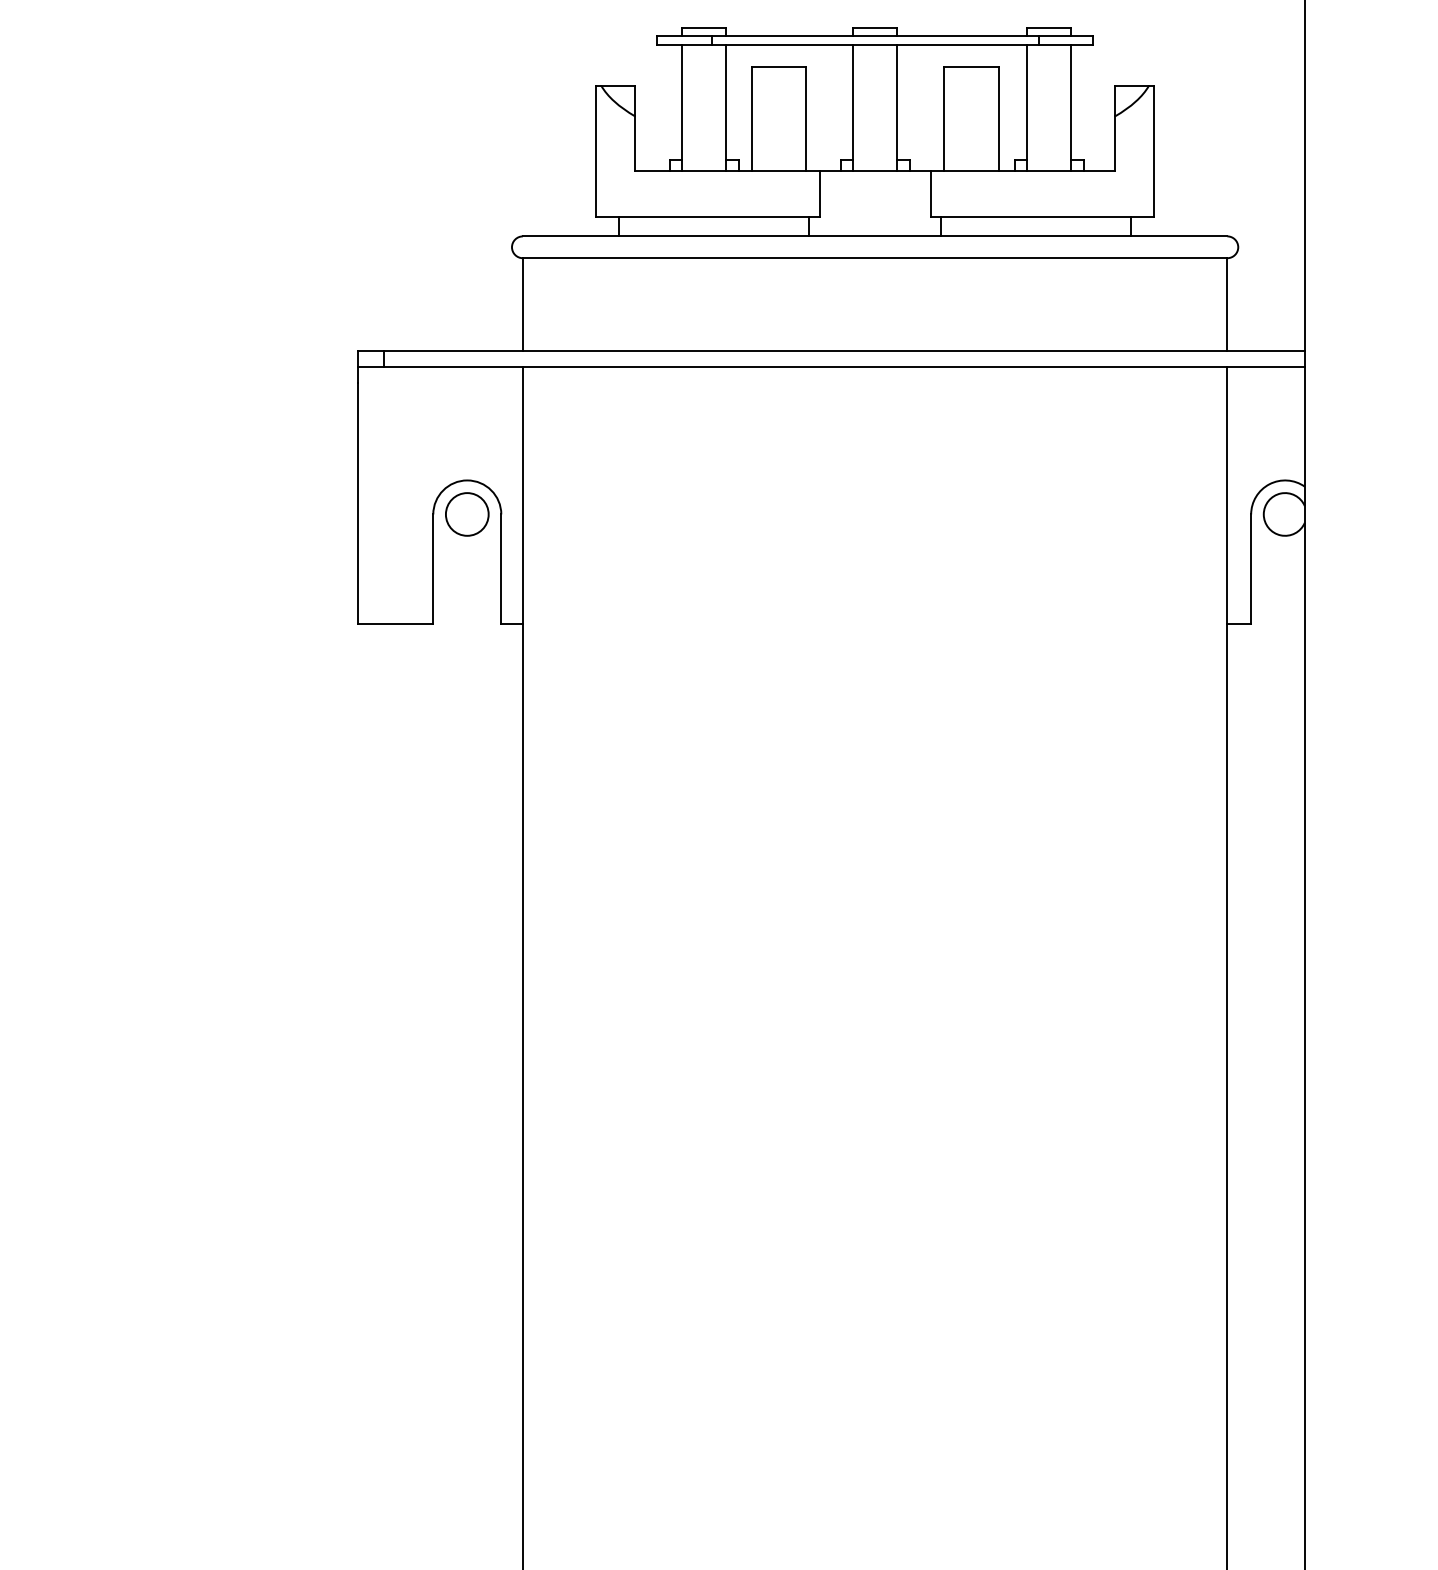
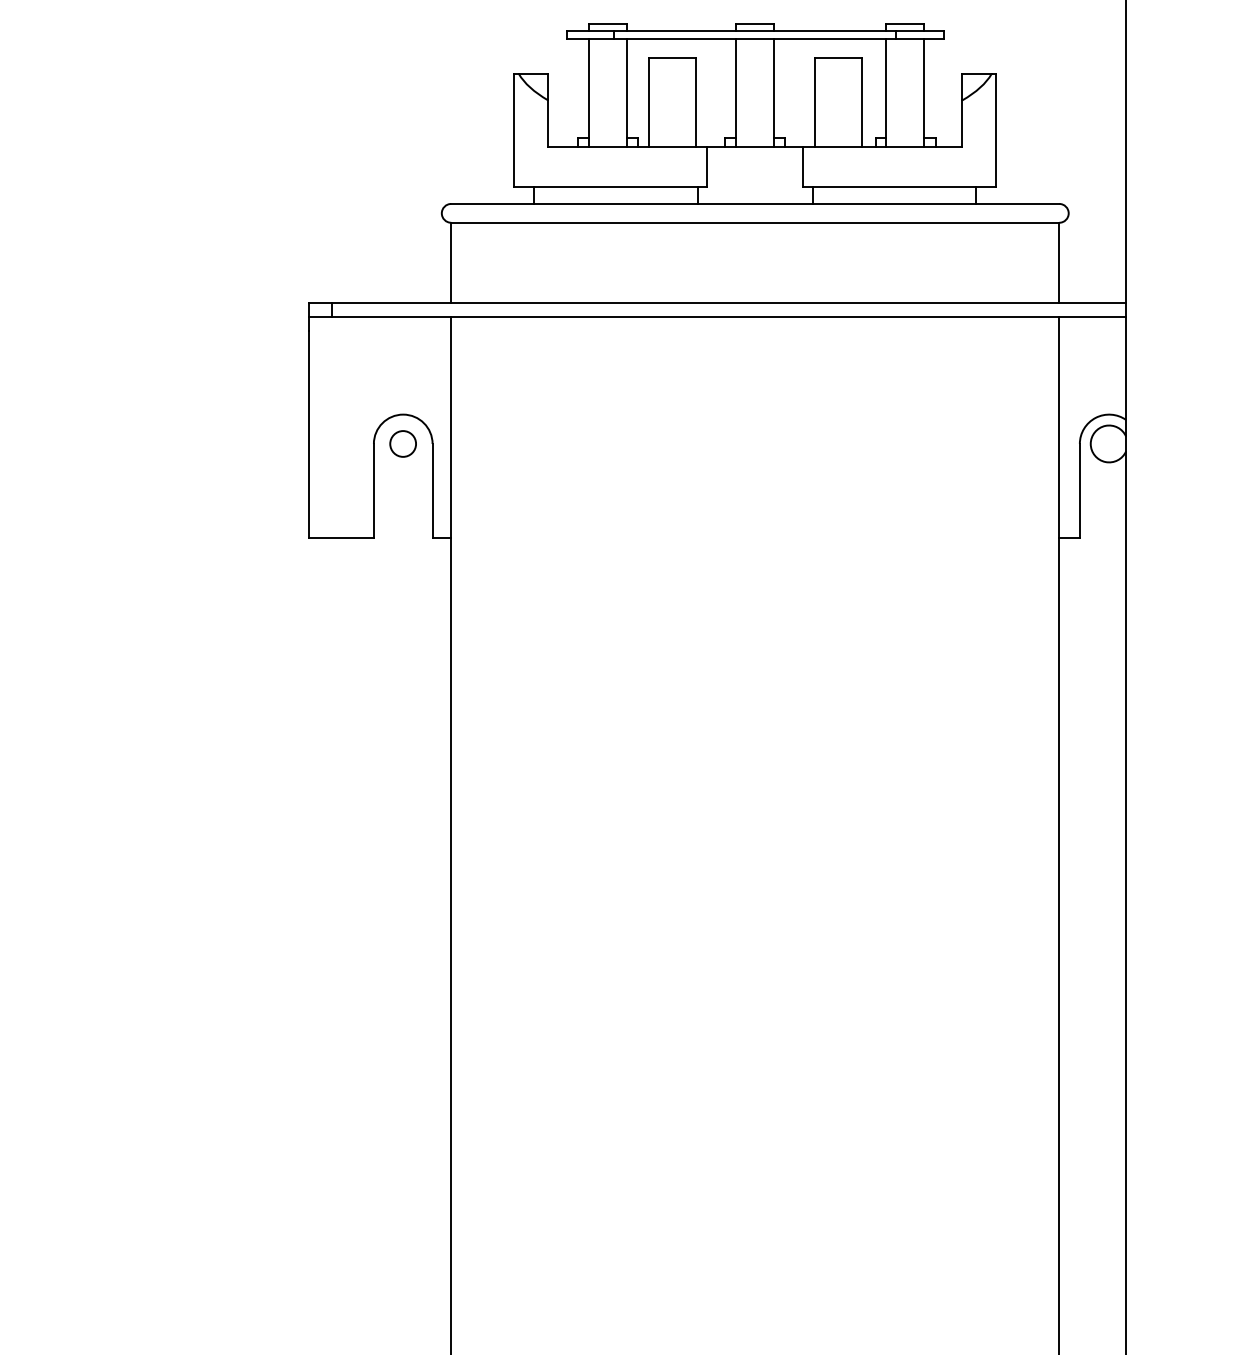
circle: (466, 513) -> (402, 443), size x0.7

